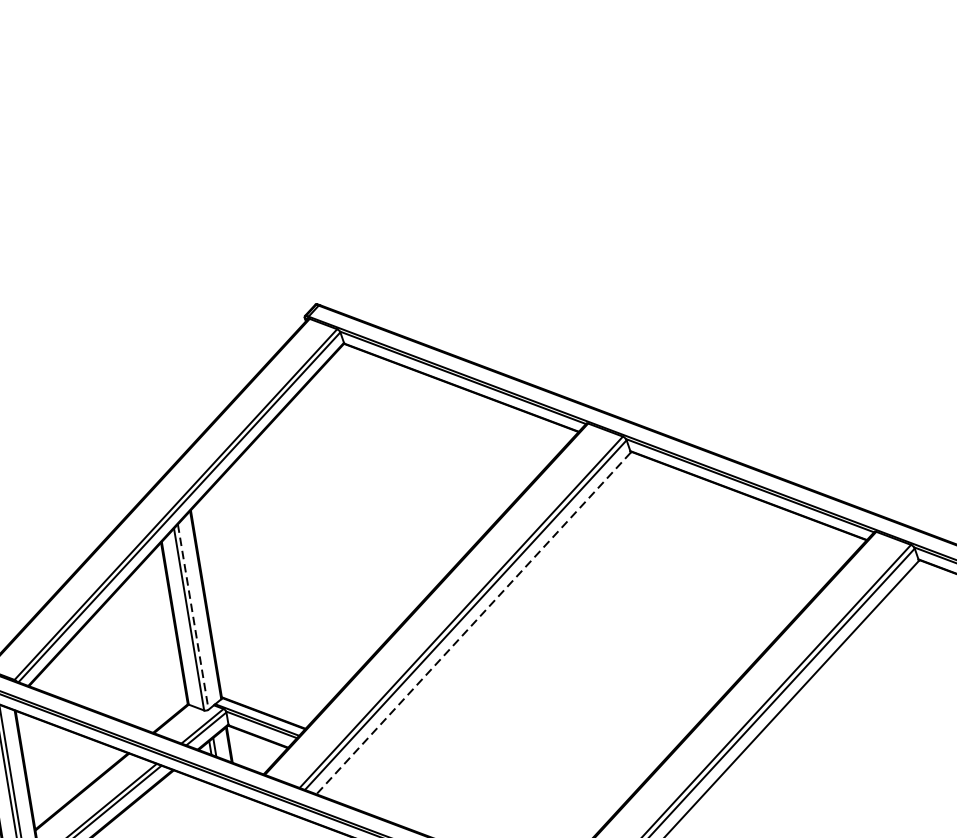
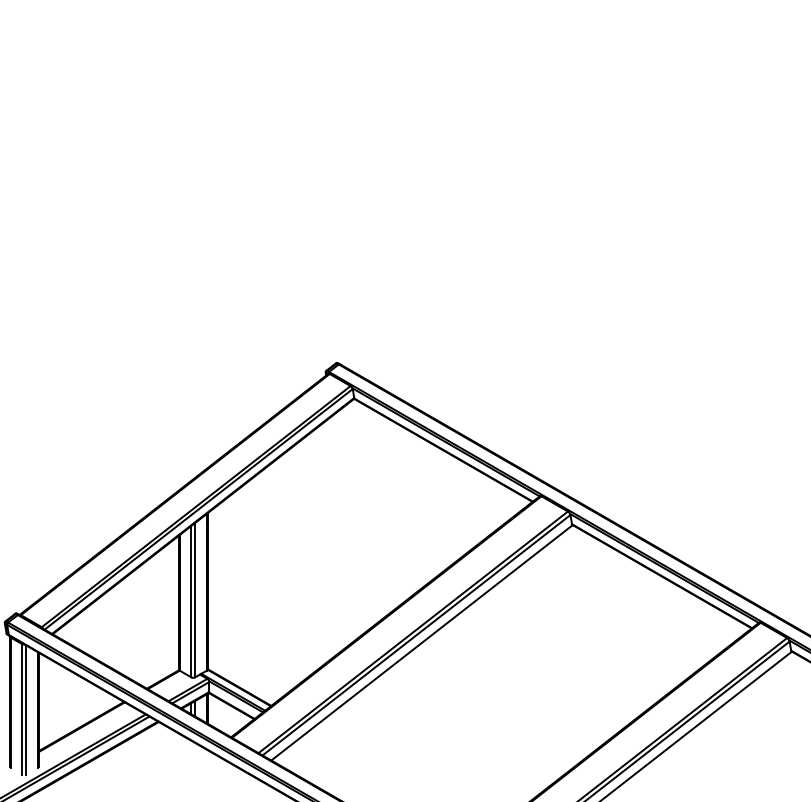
line: (193, 617) -> (195, 600), dashed -> solid
line: (473, 624) -> (421, 643), dashed -> solid

